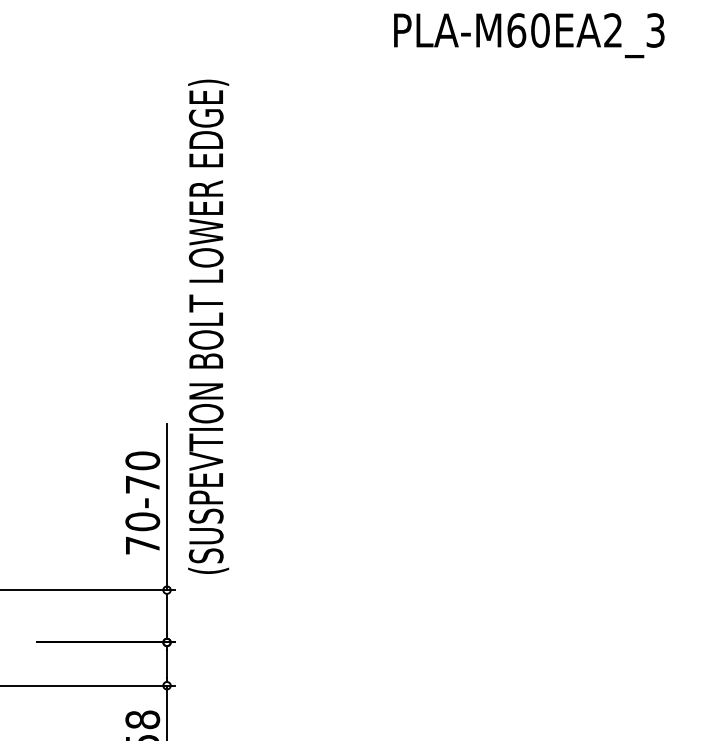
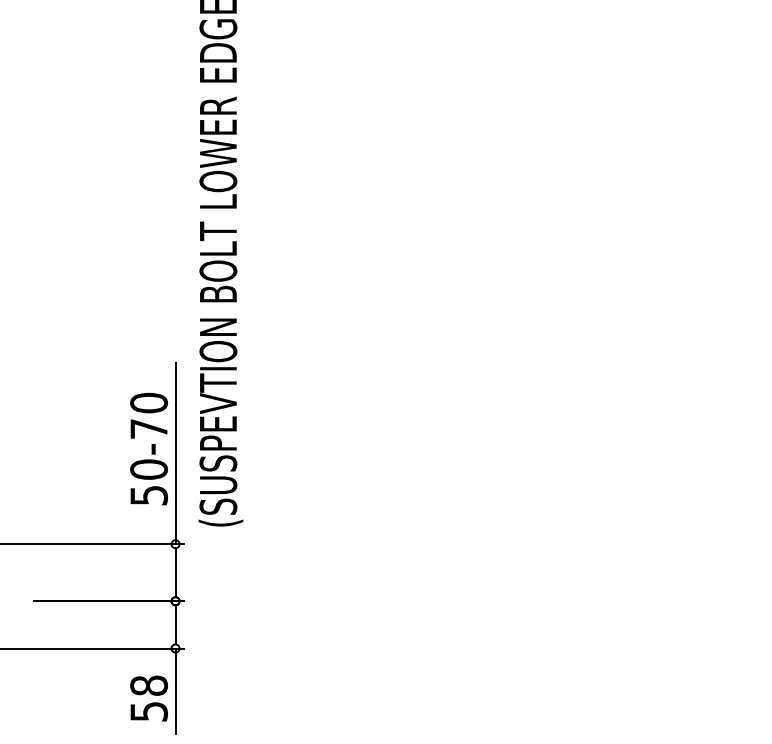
text: (143, 545) -> (149, 495), 70-70 -> 50-70

